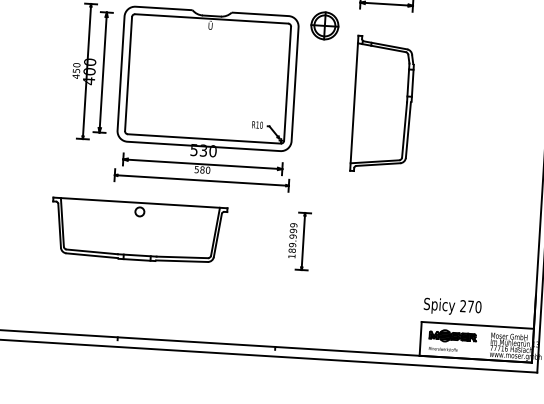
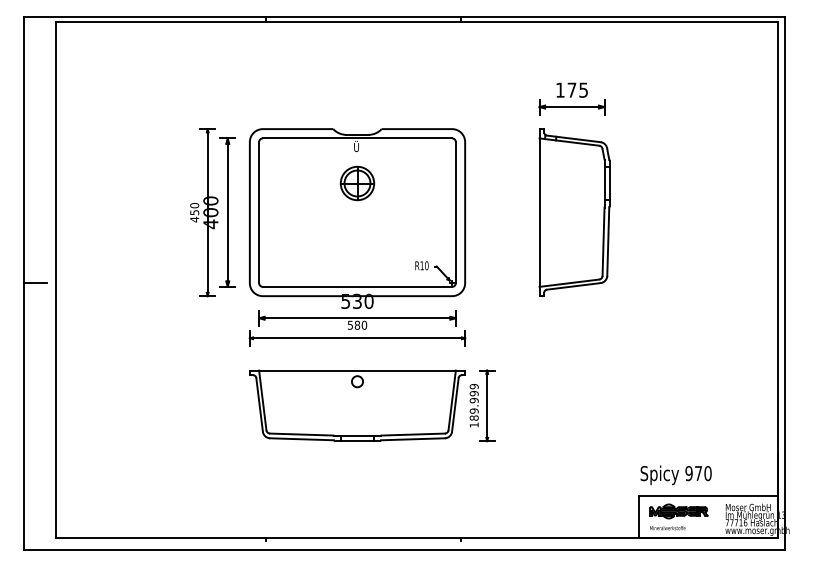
part: (324, 25) -> (357, 183), moved
part: (382, 104) -> (574, 212), moved
part: (138, 231) -> (357, 405), moved
text: (462, 306) -> (688, 473), 270 -> 970

